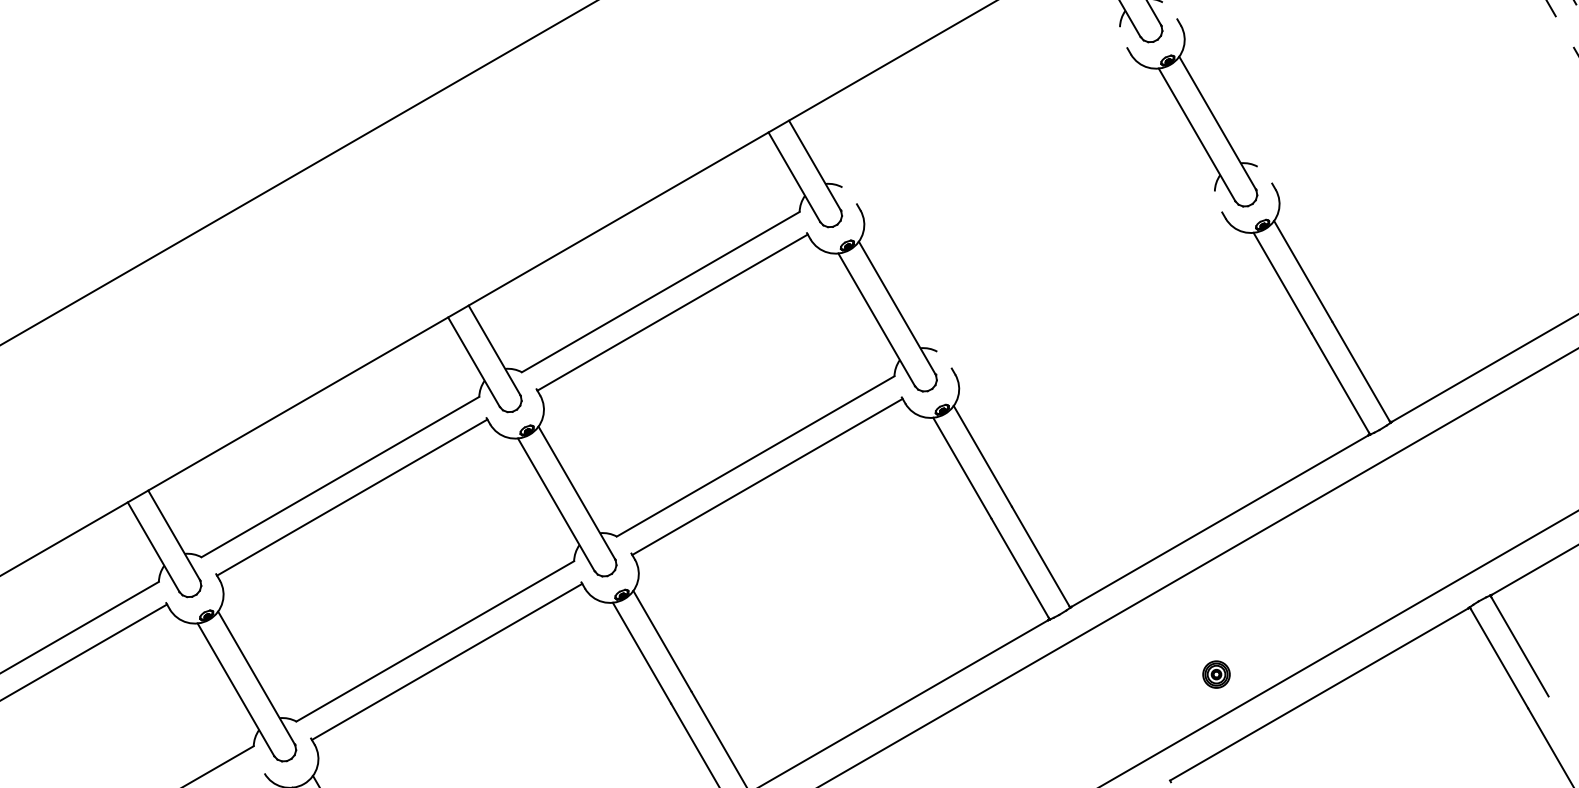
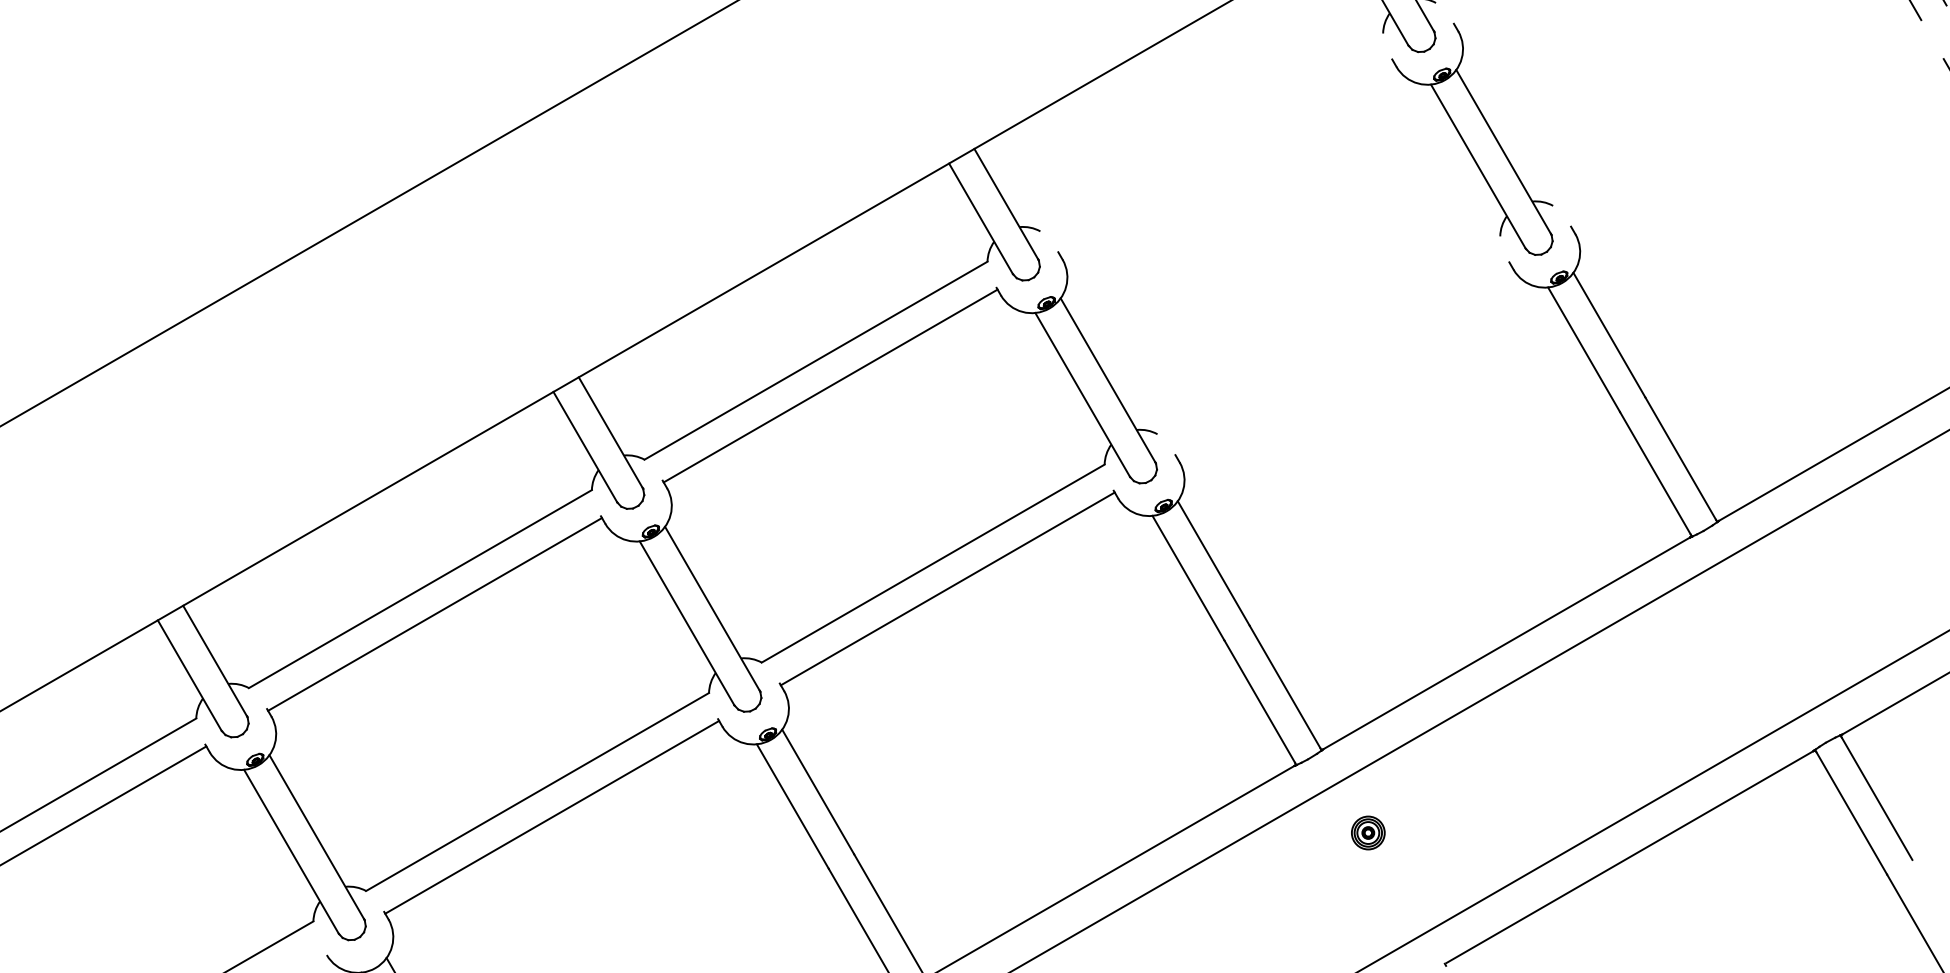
part: (1216, 674) -> (1368, 832), moved

